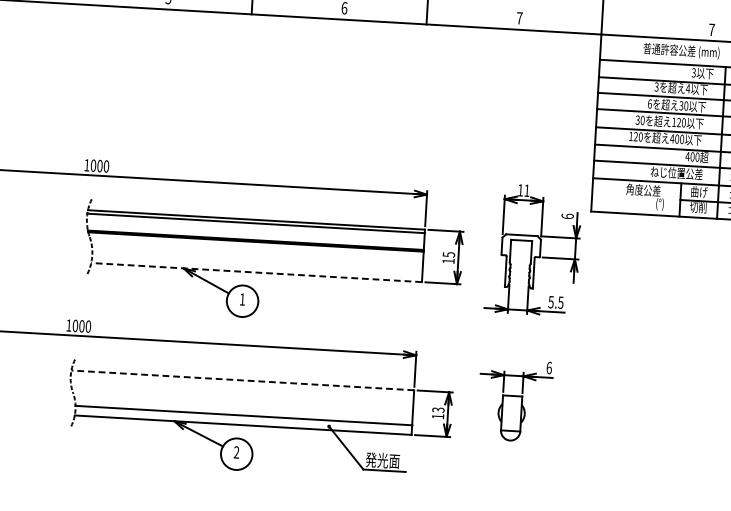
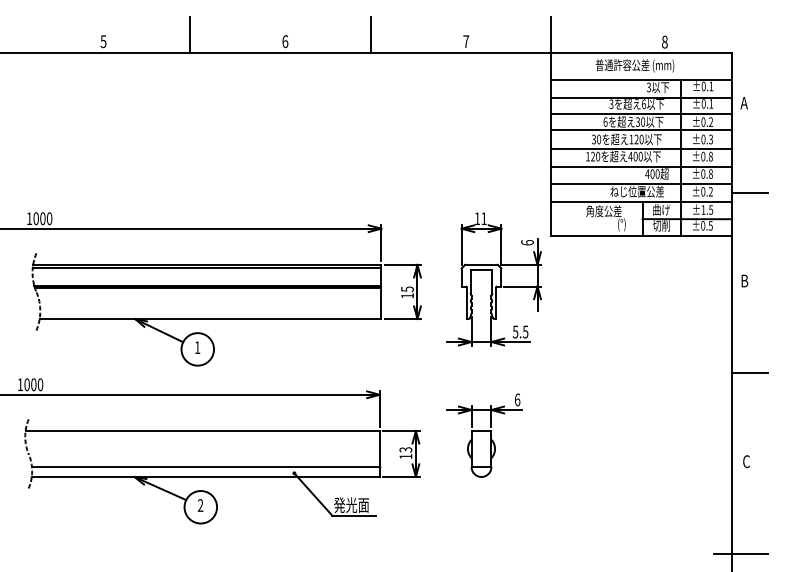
text: (711, 29) -> (664, 41), 7 -> 8
text: (687, 89) -> (643, 104), 4 -> 6
line: (256, 273) -> (210, 319), dashed -> solid
line: (242, 380) -> (202, 430), dashed -> solid

